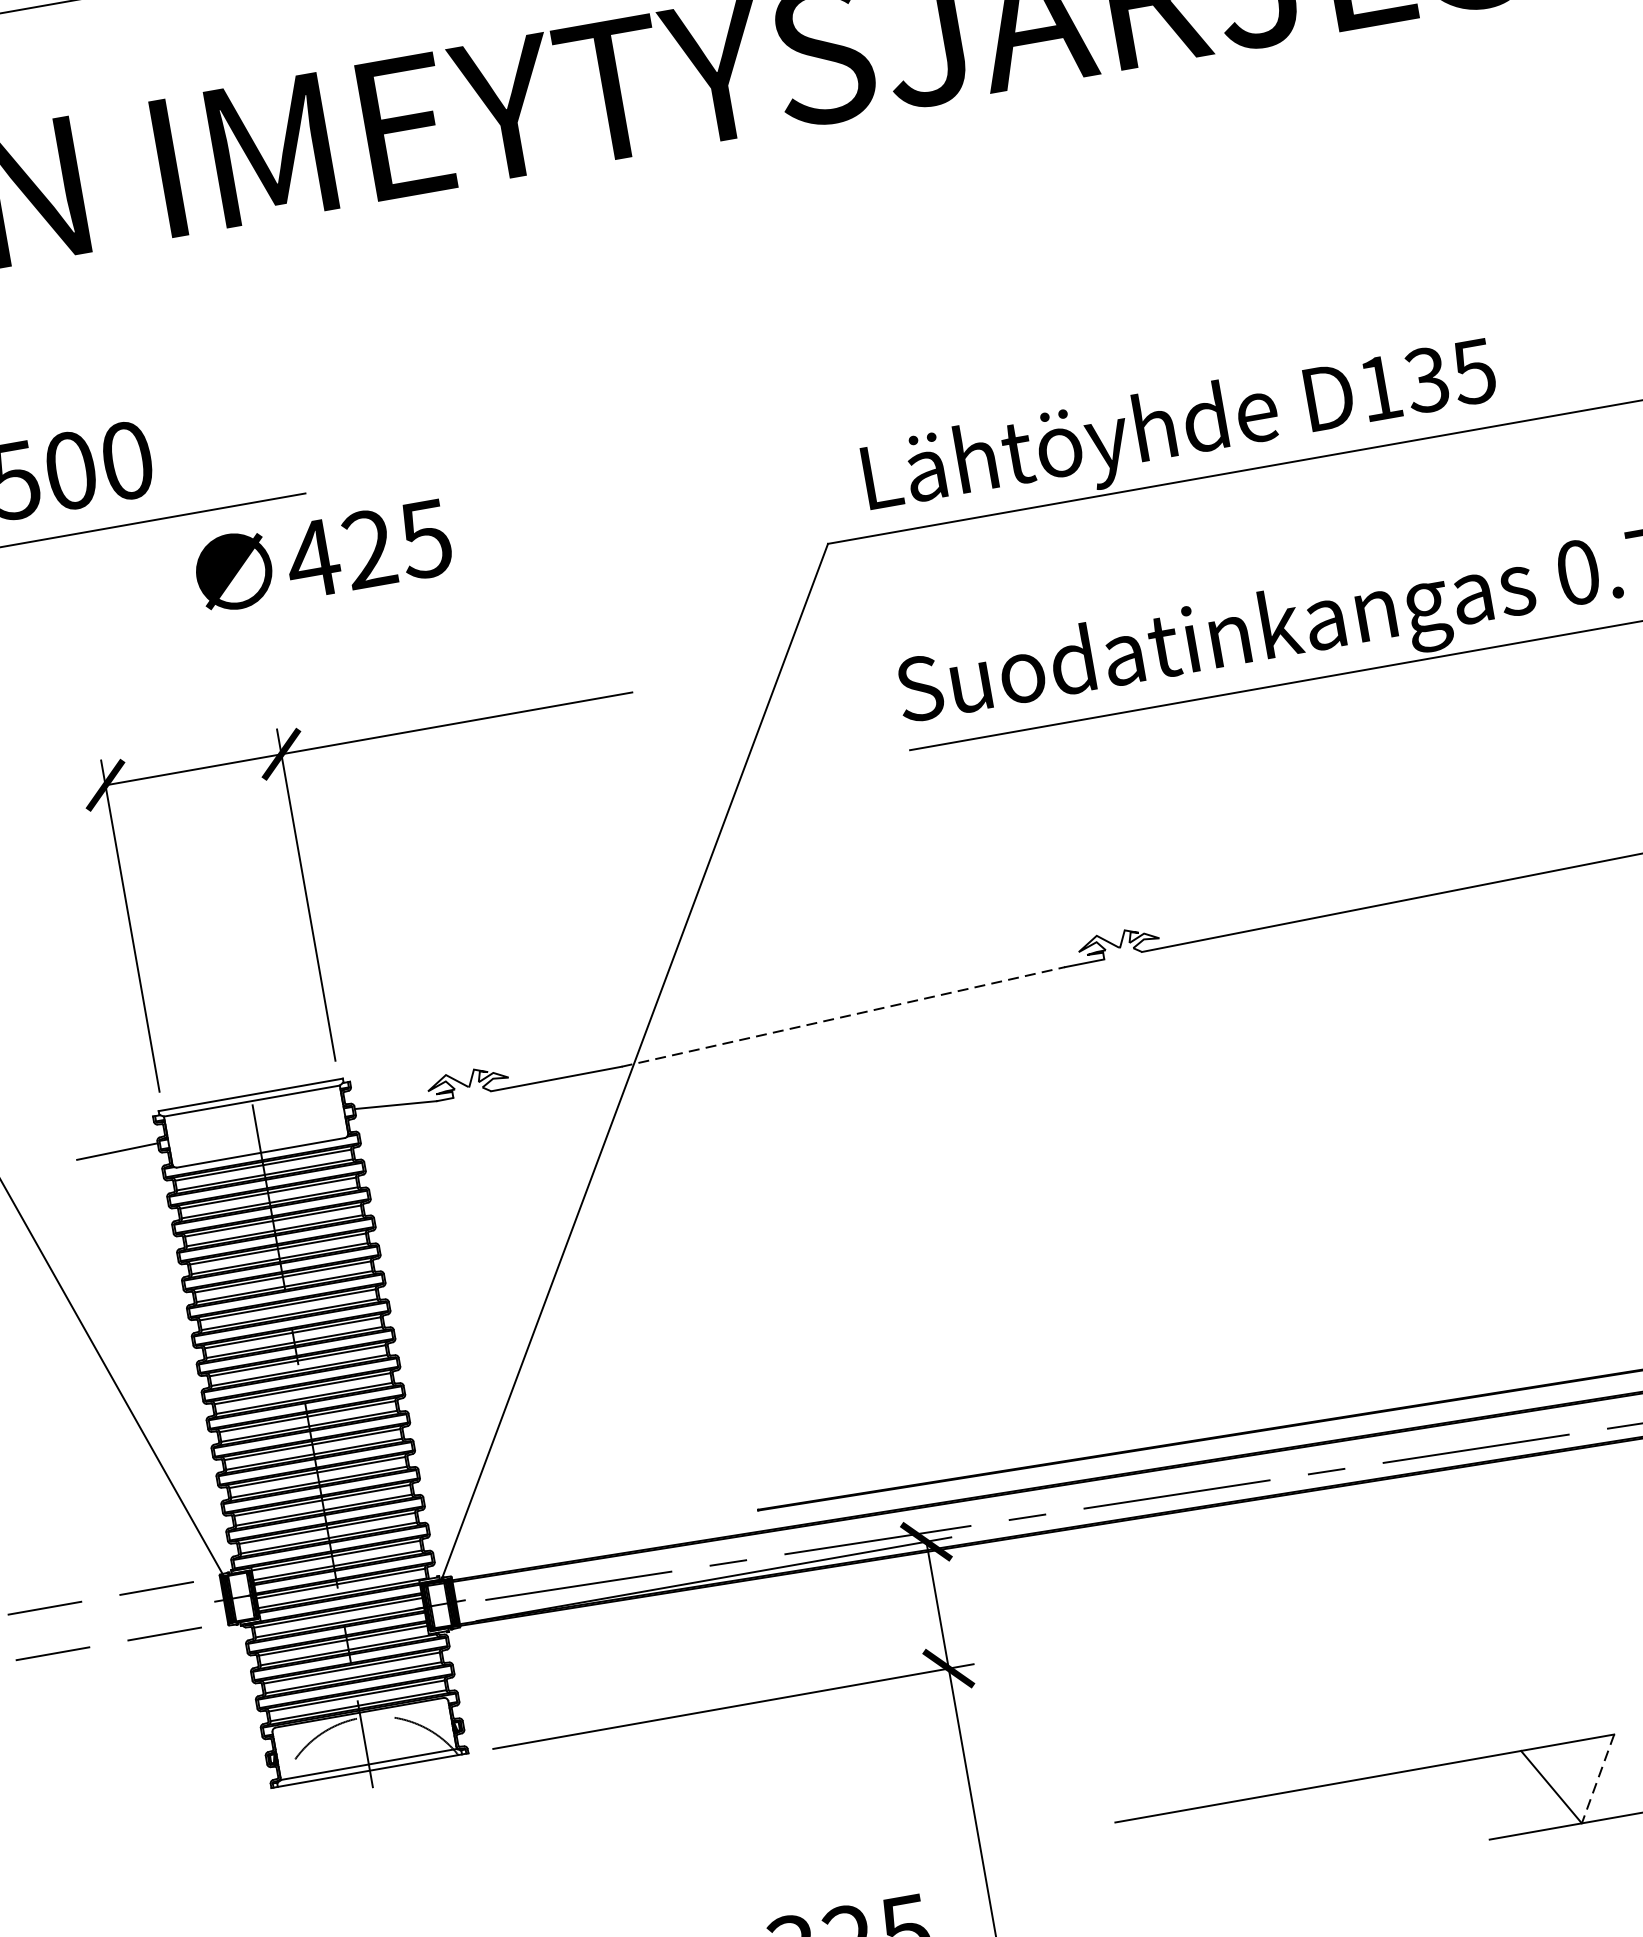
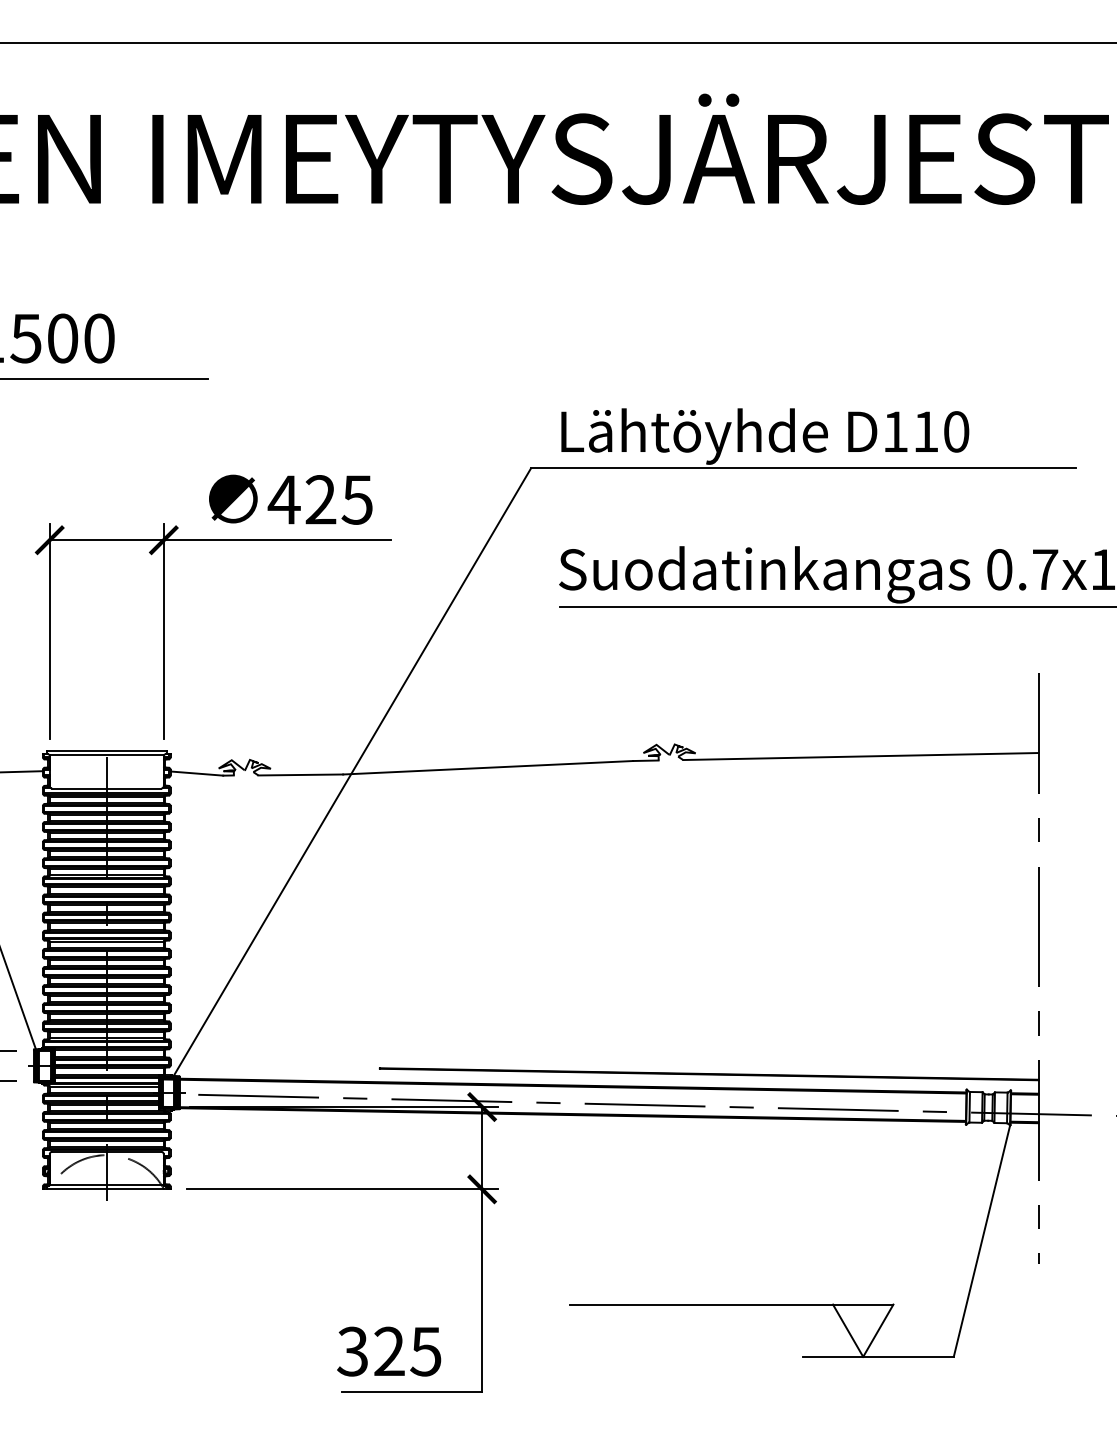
text: (1449, 375) -> (940, 431), D135 -> D110
text: (322, 556) -> (290, 499), moved
line: (843, 1016) -> (488, 767), dashed -> solid
line: (1598, 1780) -> (878, 1331), dashed -> solid

